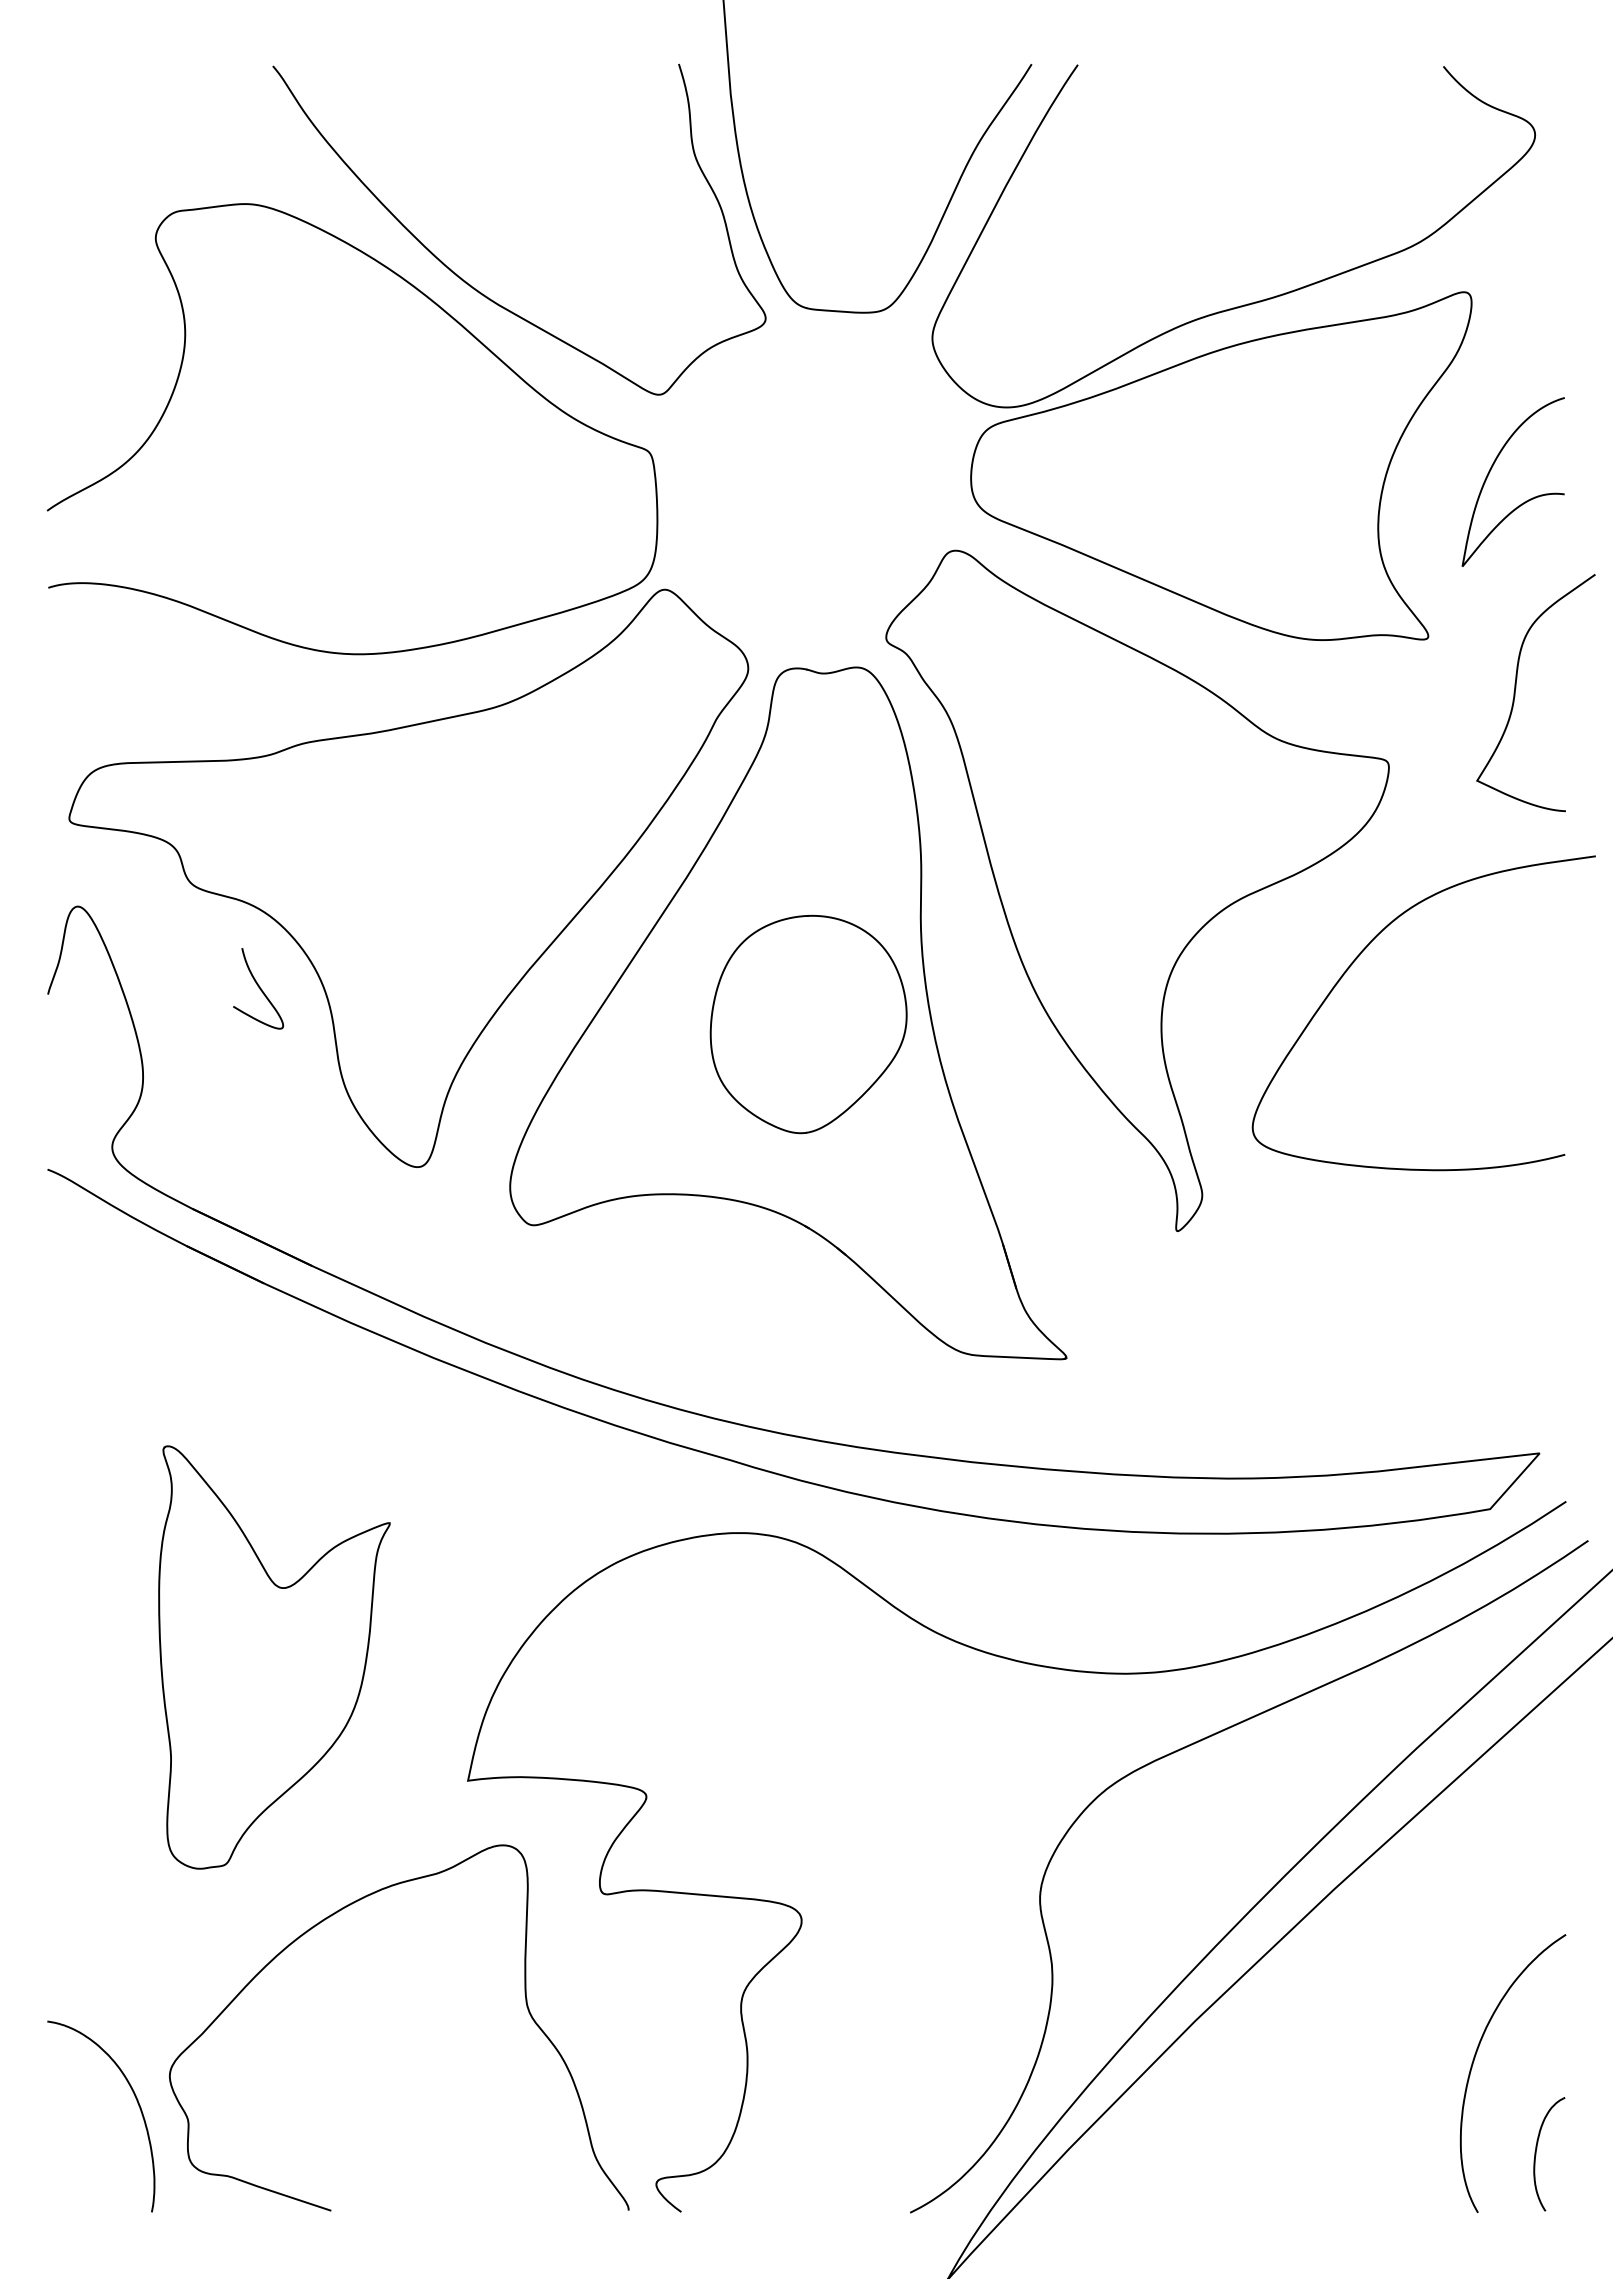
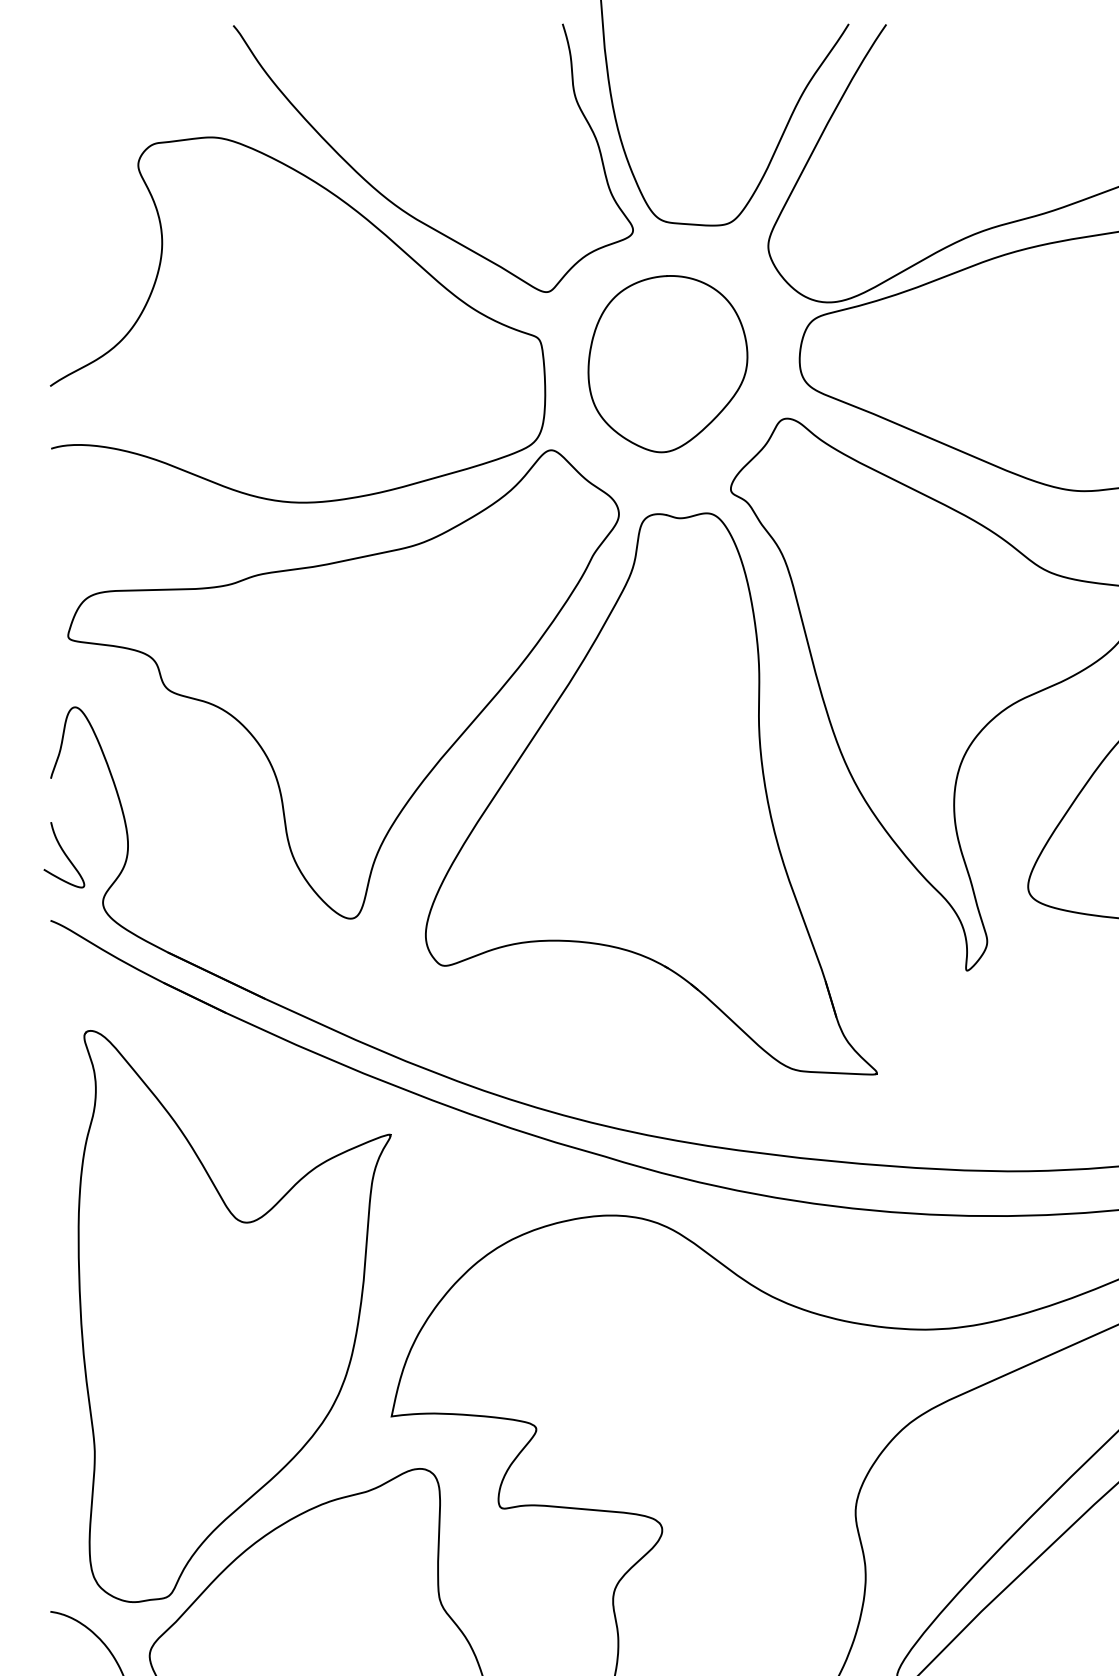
curve: (258, 987) -> (64, 854), moved
part: (808, 1024) -> (667, 364), moved
part: (274, 1657) -> (234, 1316), size x1.67

